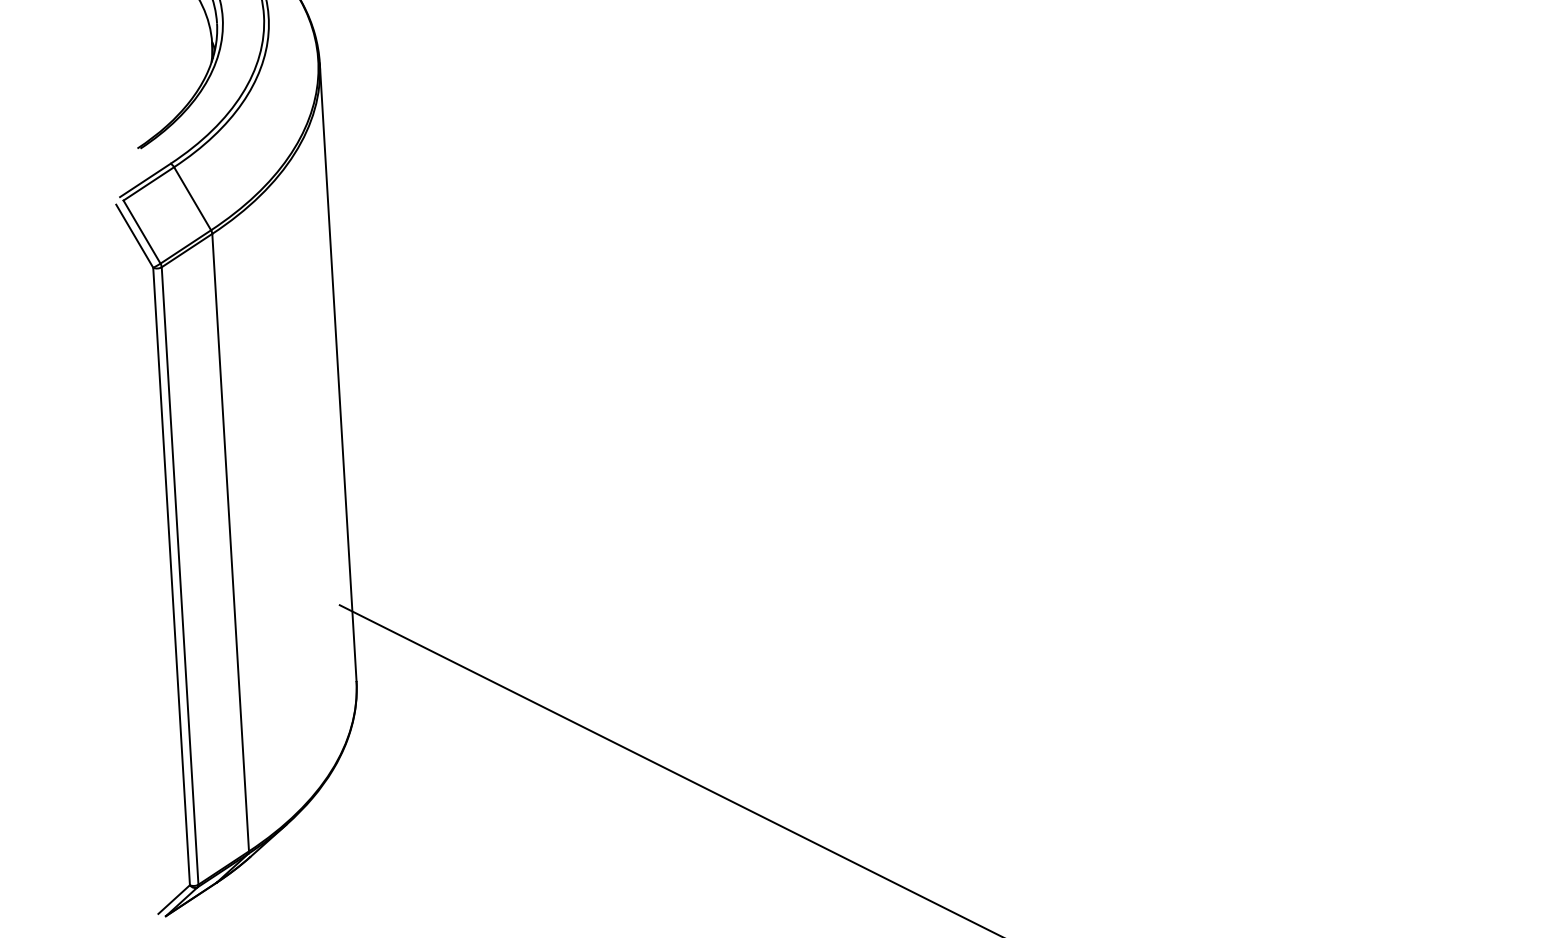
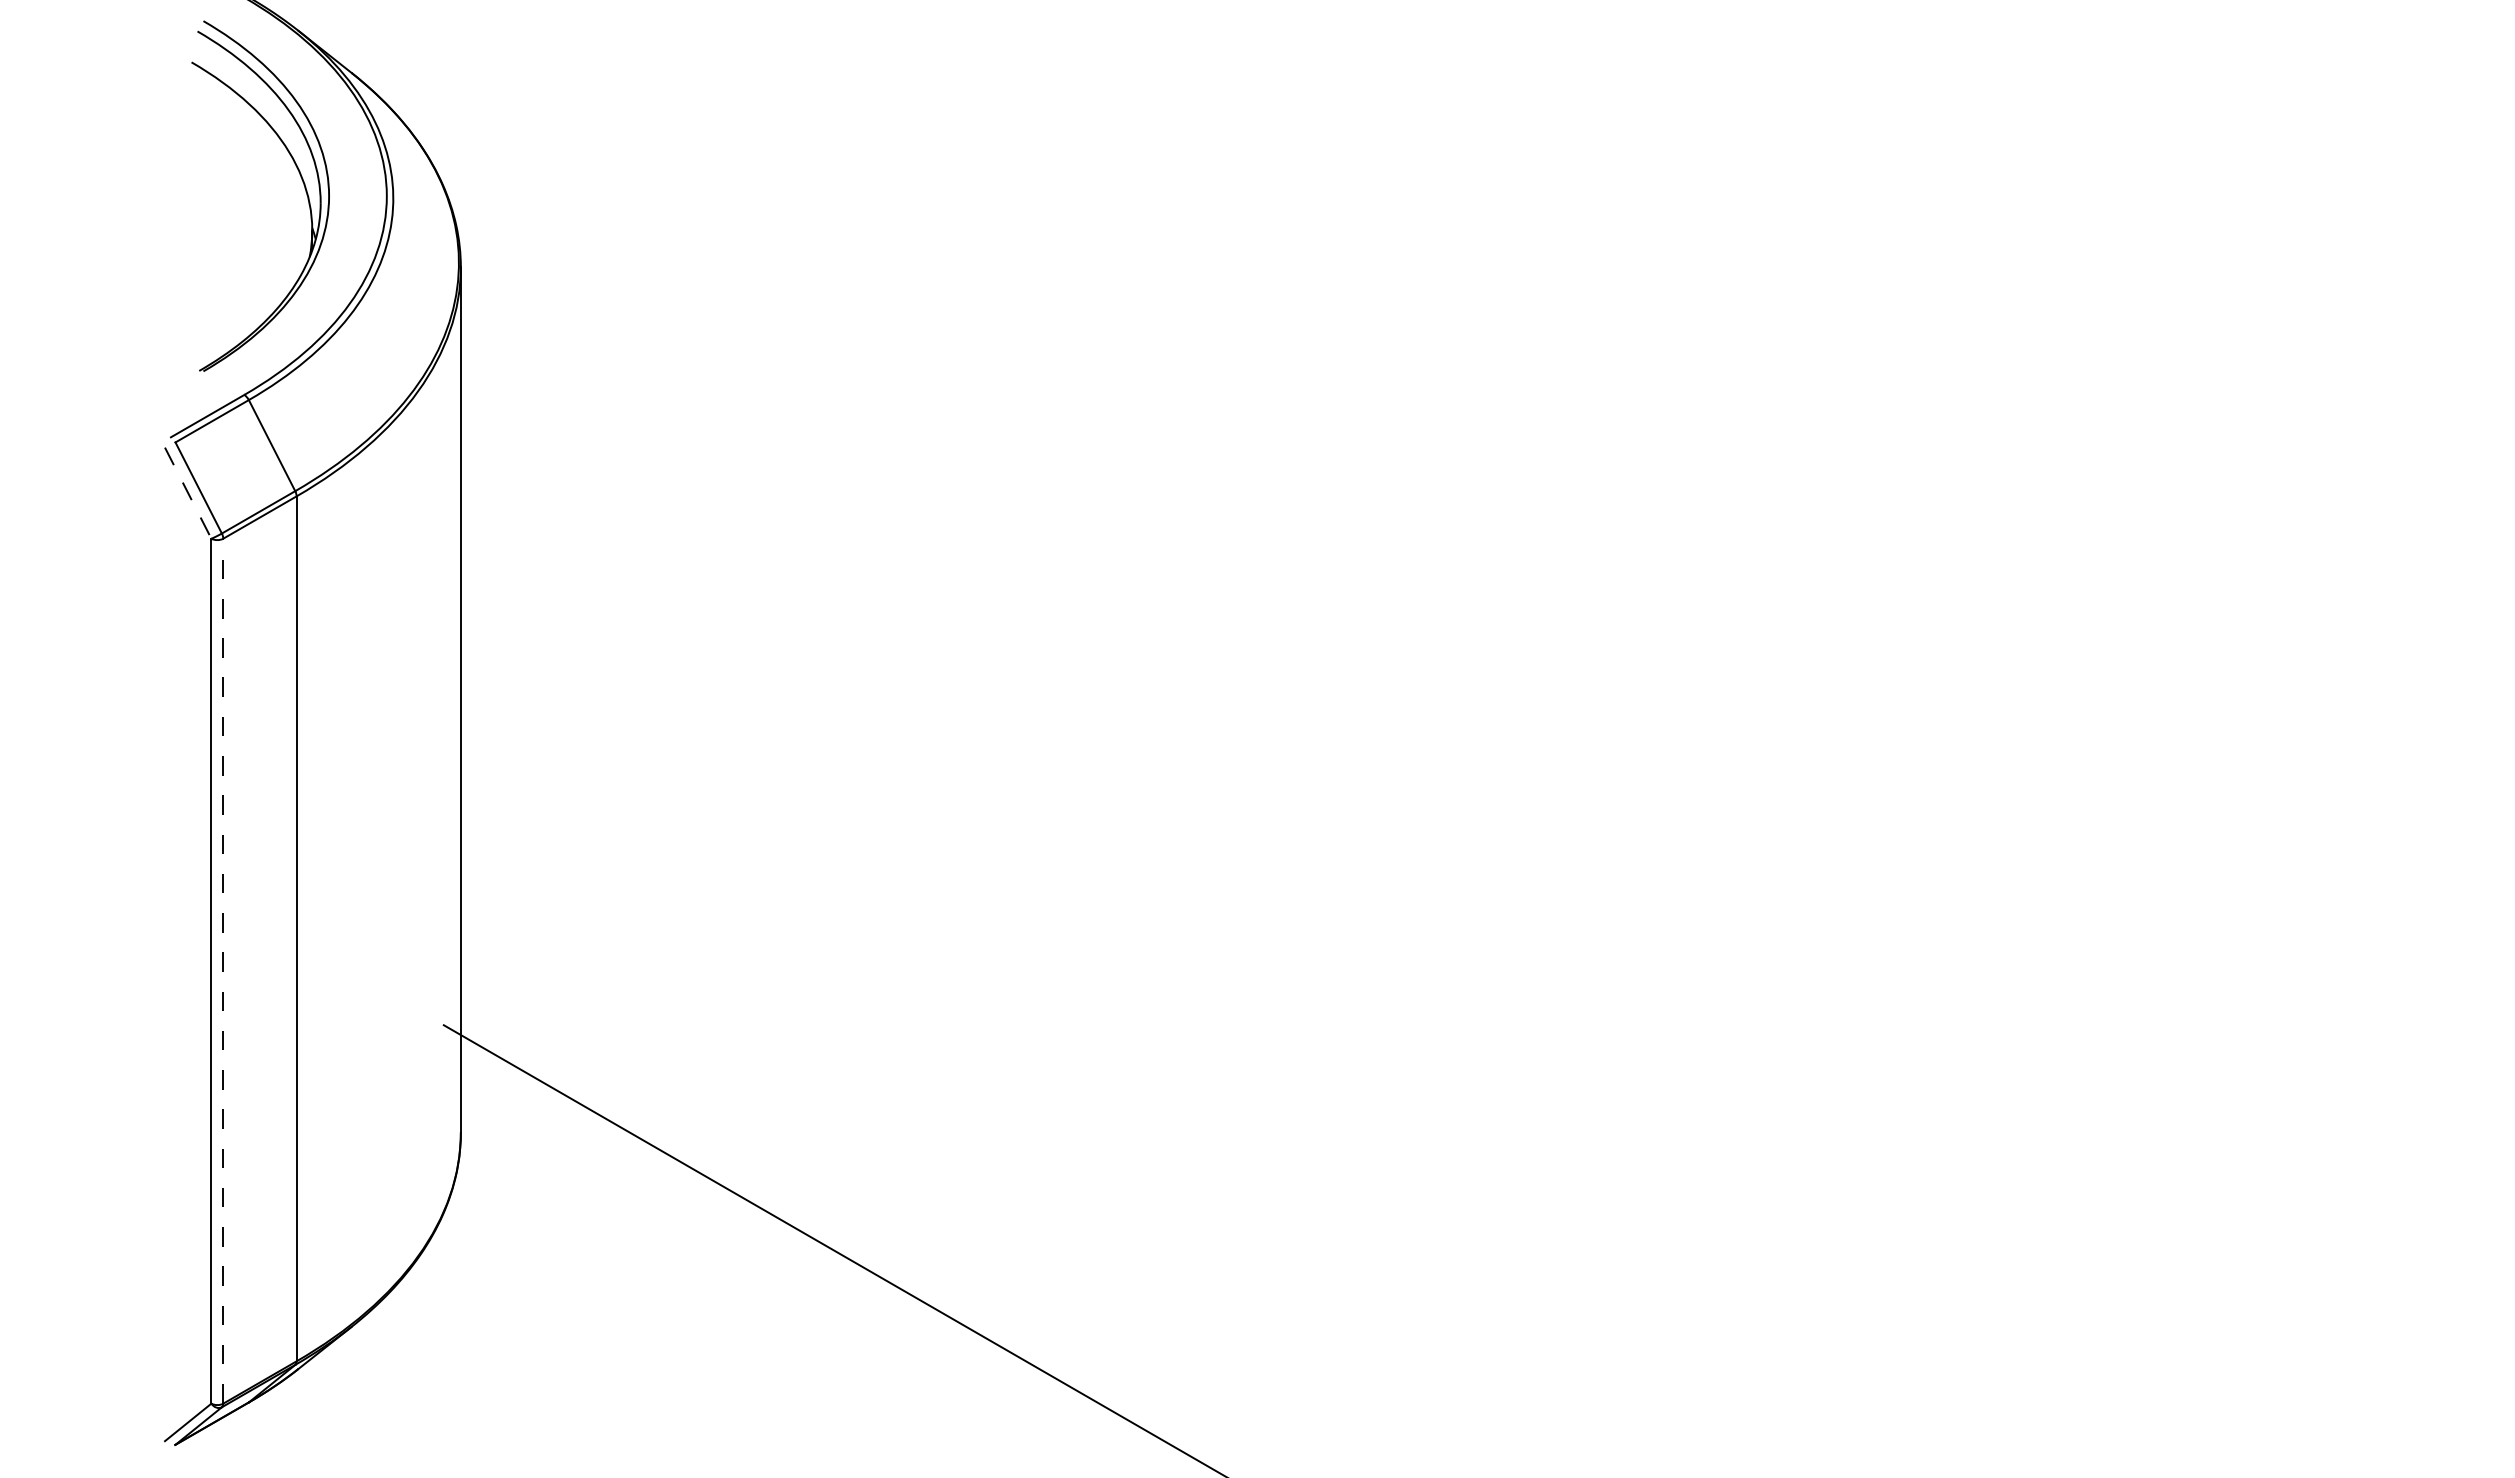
line: (134, 236) -> (188, 493), solid -> dashed
line: (180, 575) -> (223, 970), solid -> dashed

